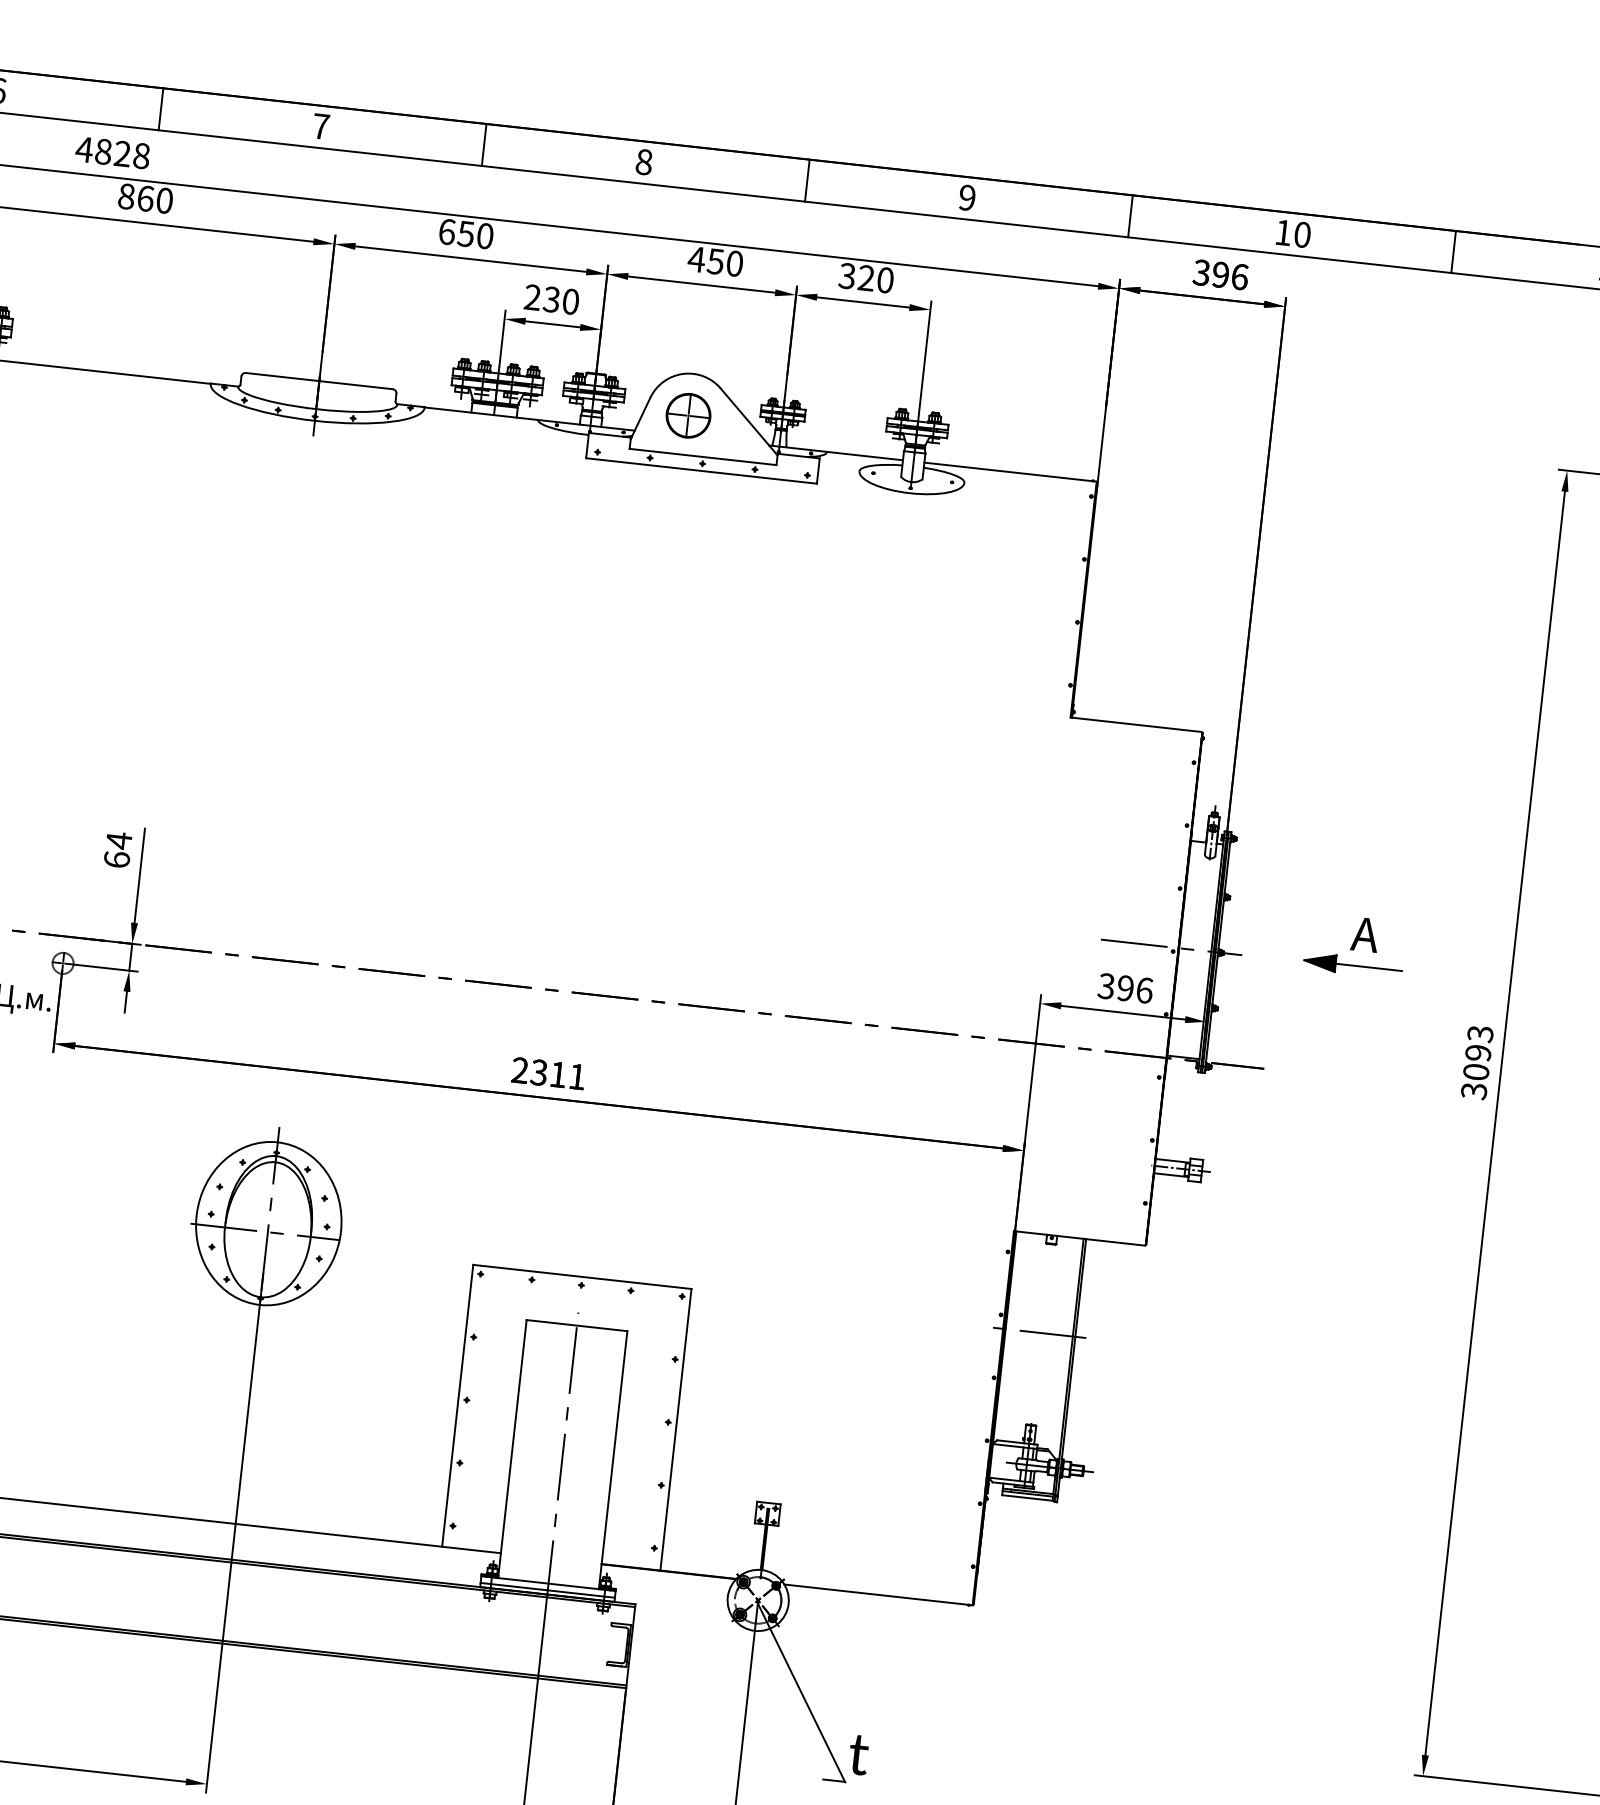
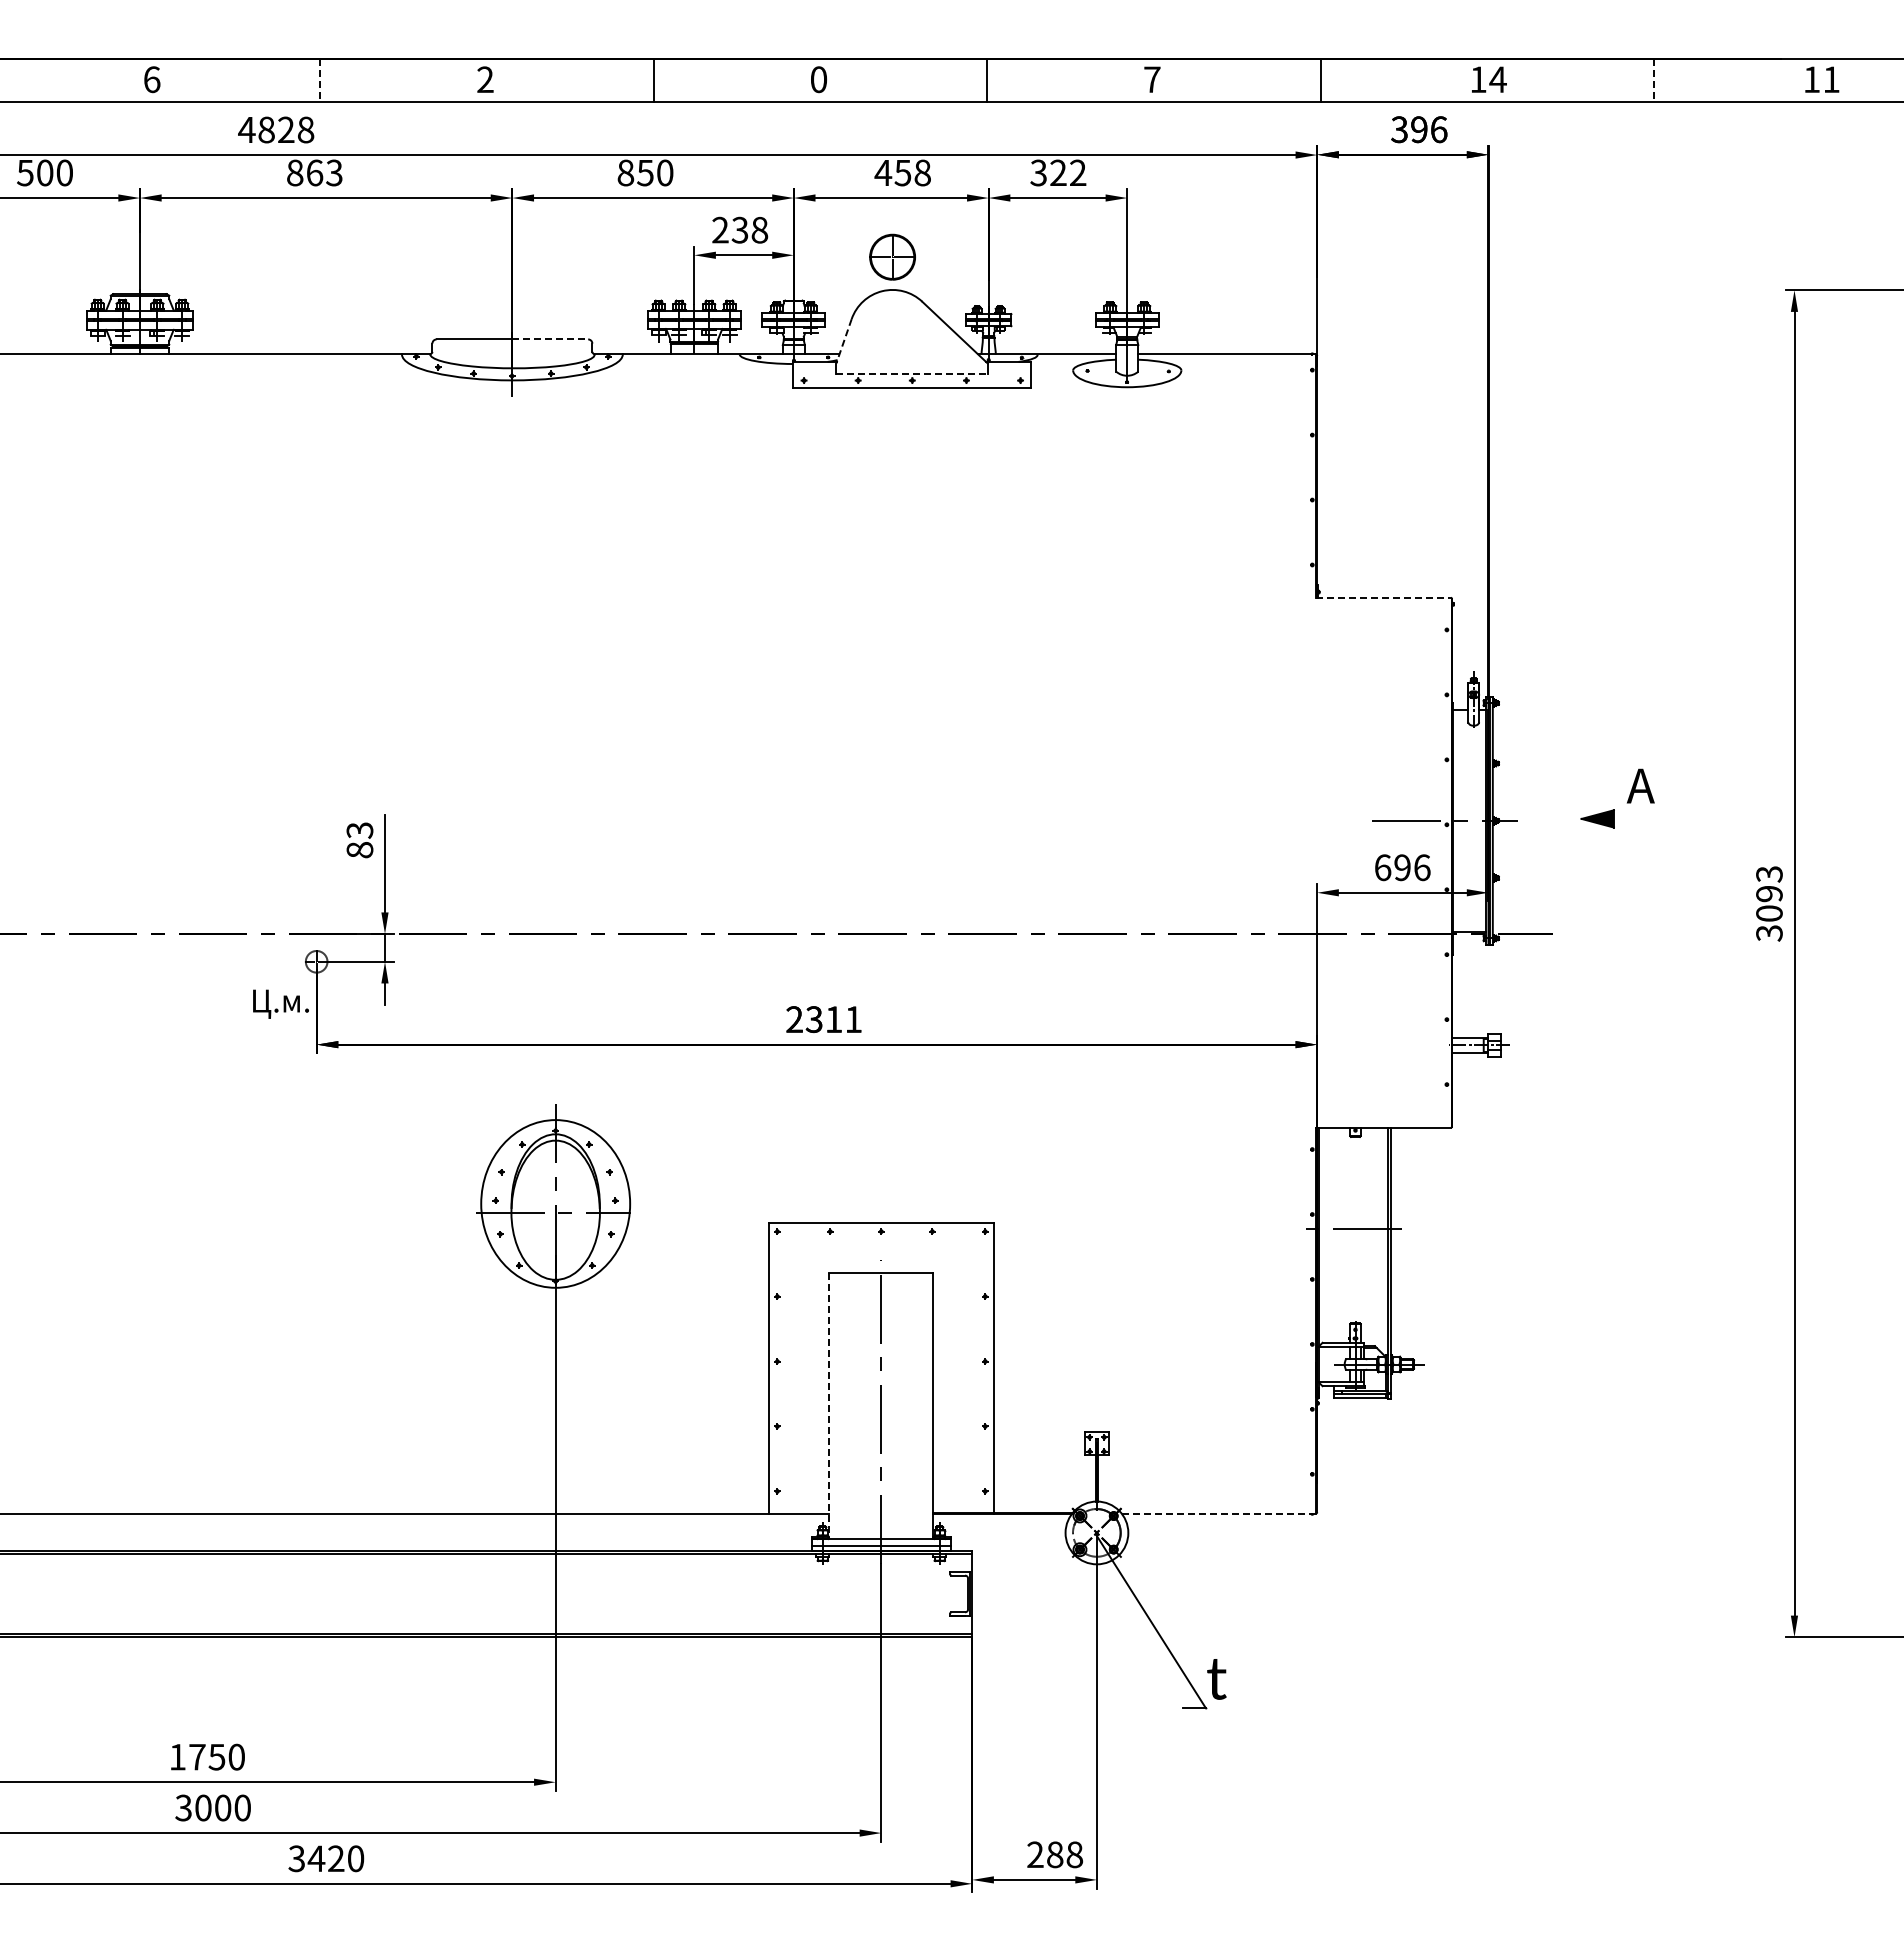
line: (161, 109) -> (320, 80), solid -> dashed
text: (321, 126) -> (485, 79), 7 -> 2
text: (643, 161) -> (818, 79), 8 -> 0
text: (967, 197) -> (1152, 79), 9 -> 7
text: (164, 200) -> (334, 172), 860 -> 863
text: (446, 231) -> (625, 172), 650 -> 850
text: (1301, 234) -> (1497, 79), 10 -> 14
line: (1454, 252) -> (1654, 80), solid -> dashed
text: (734, 264) -> (922, 173), 450 -> 458
text: (885, 279) -> (1078, 172), 320 -> 322
text: (570, 301) -> (759, 230), 230 -> 238
line: (356, 385) -> (550, 339), solid -> dashed
part: (688, 415) -> (892, 256), moved
line: (641, 418) -> (844, 341), solid -> dashed
line: (703, 456) -> (912, 373), solid -> dashed
line: (1136, 724) -> (1383, 597), solid -> dashed
text: (117, 849) -> (359, 839), 64 -> 83
line: (1364, 966) -> (1643, 818), removed
text: (1106, 986) -> (1382, 867), 396 -> 696
line: (512, 1449) -> (829, 1406), solid -> dashed
line: (879, 1594) -> (1219, 1513), solid -> dashed

